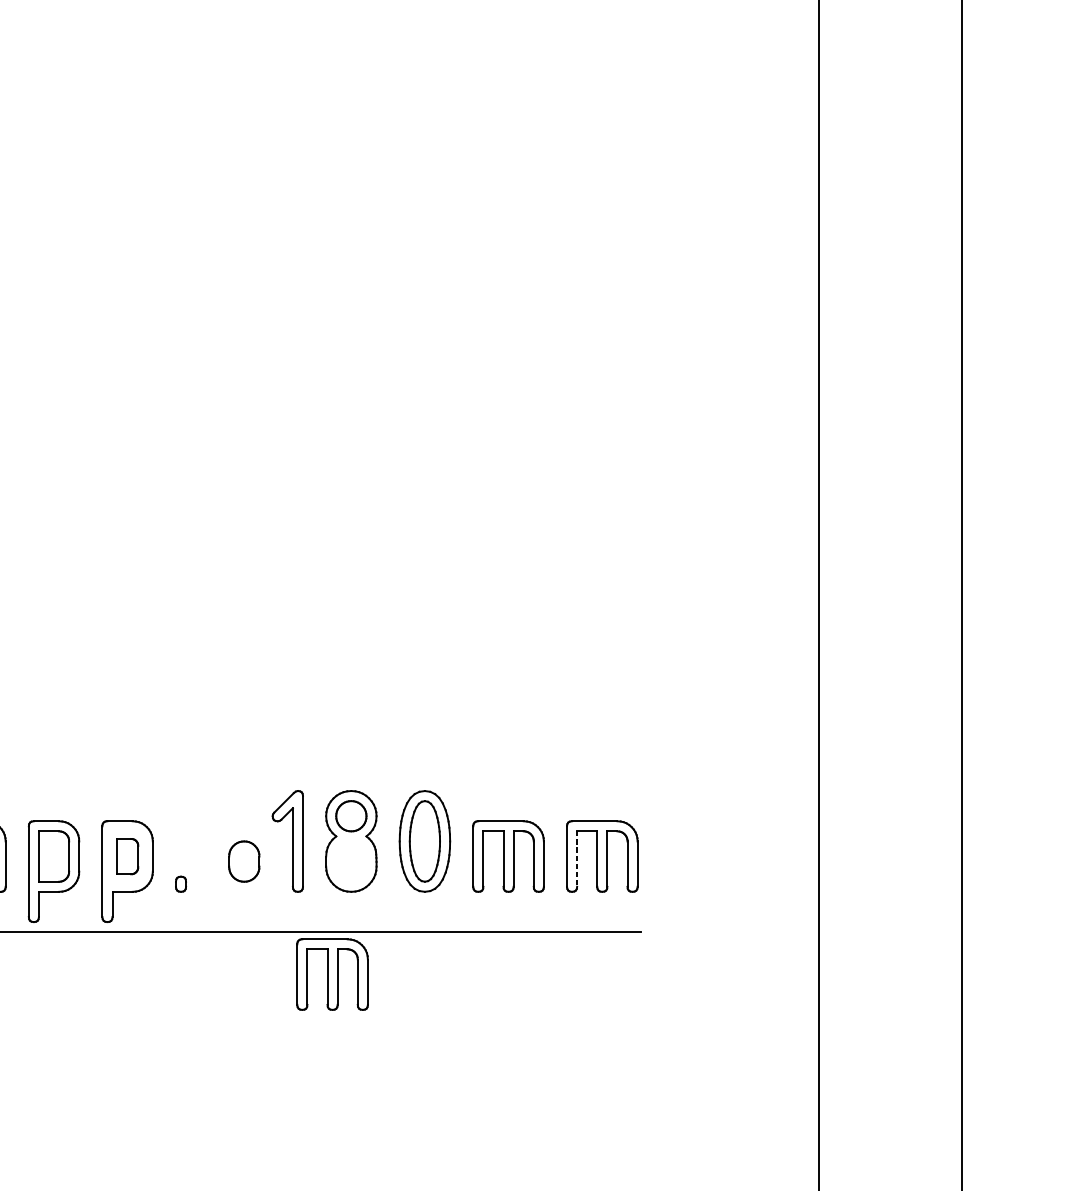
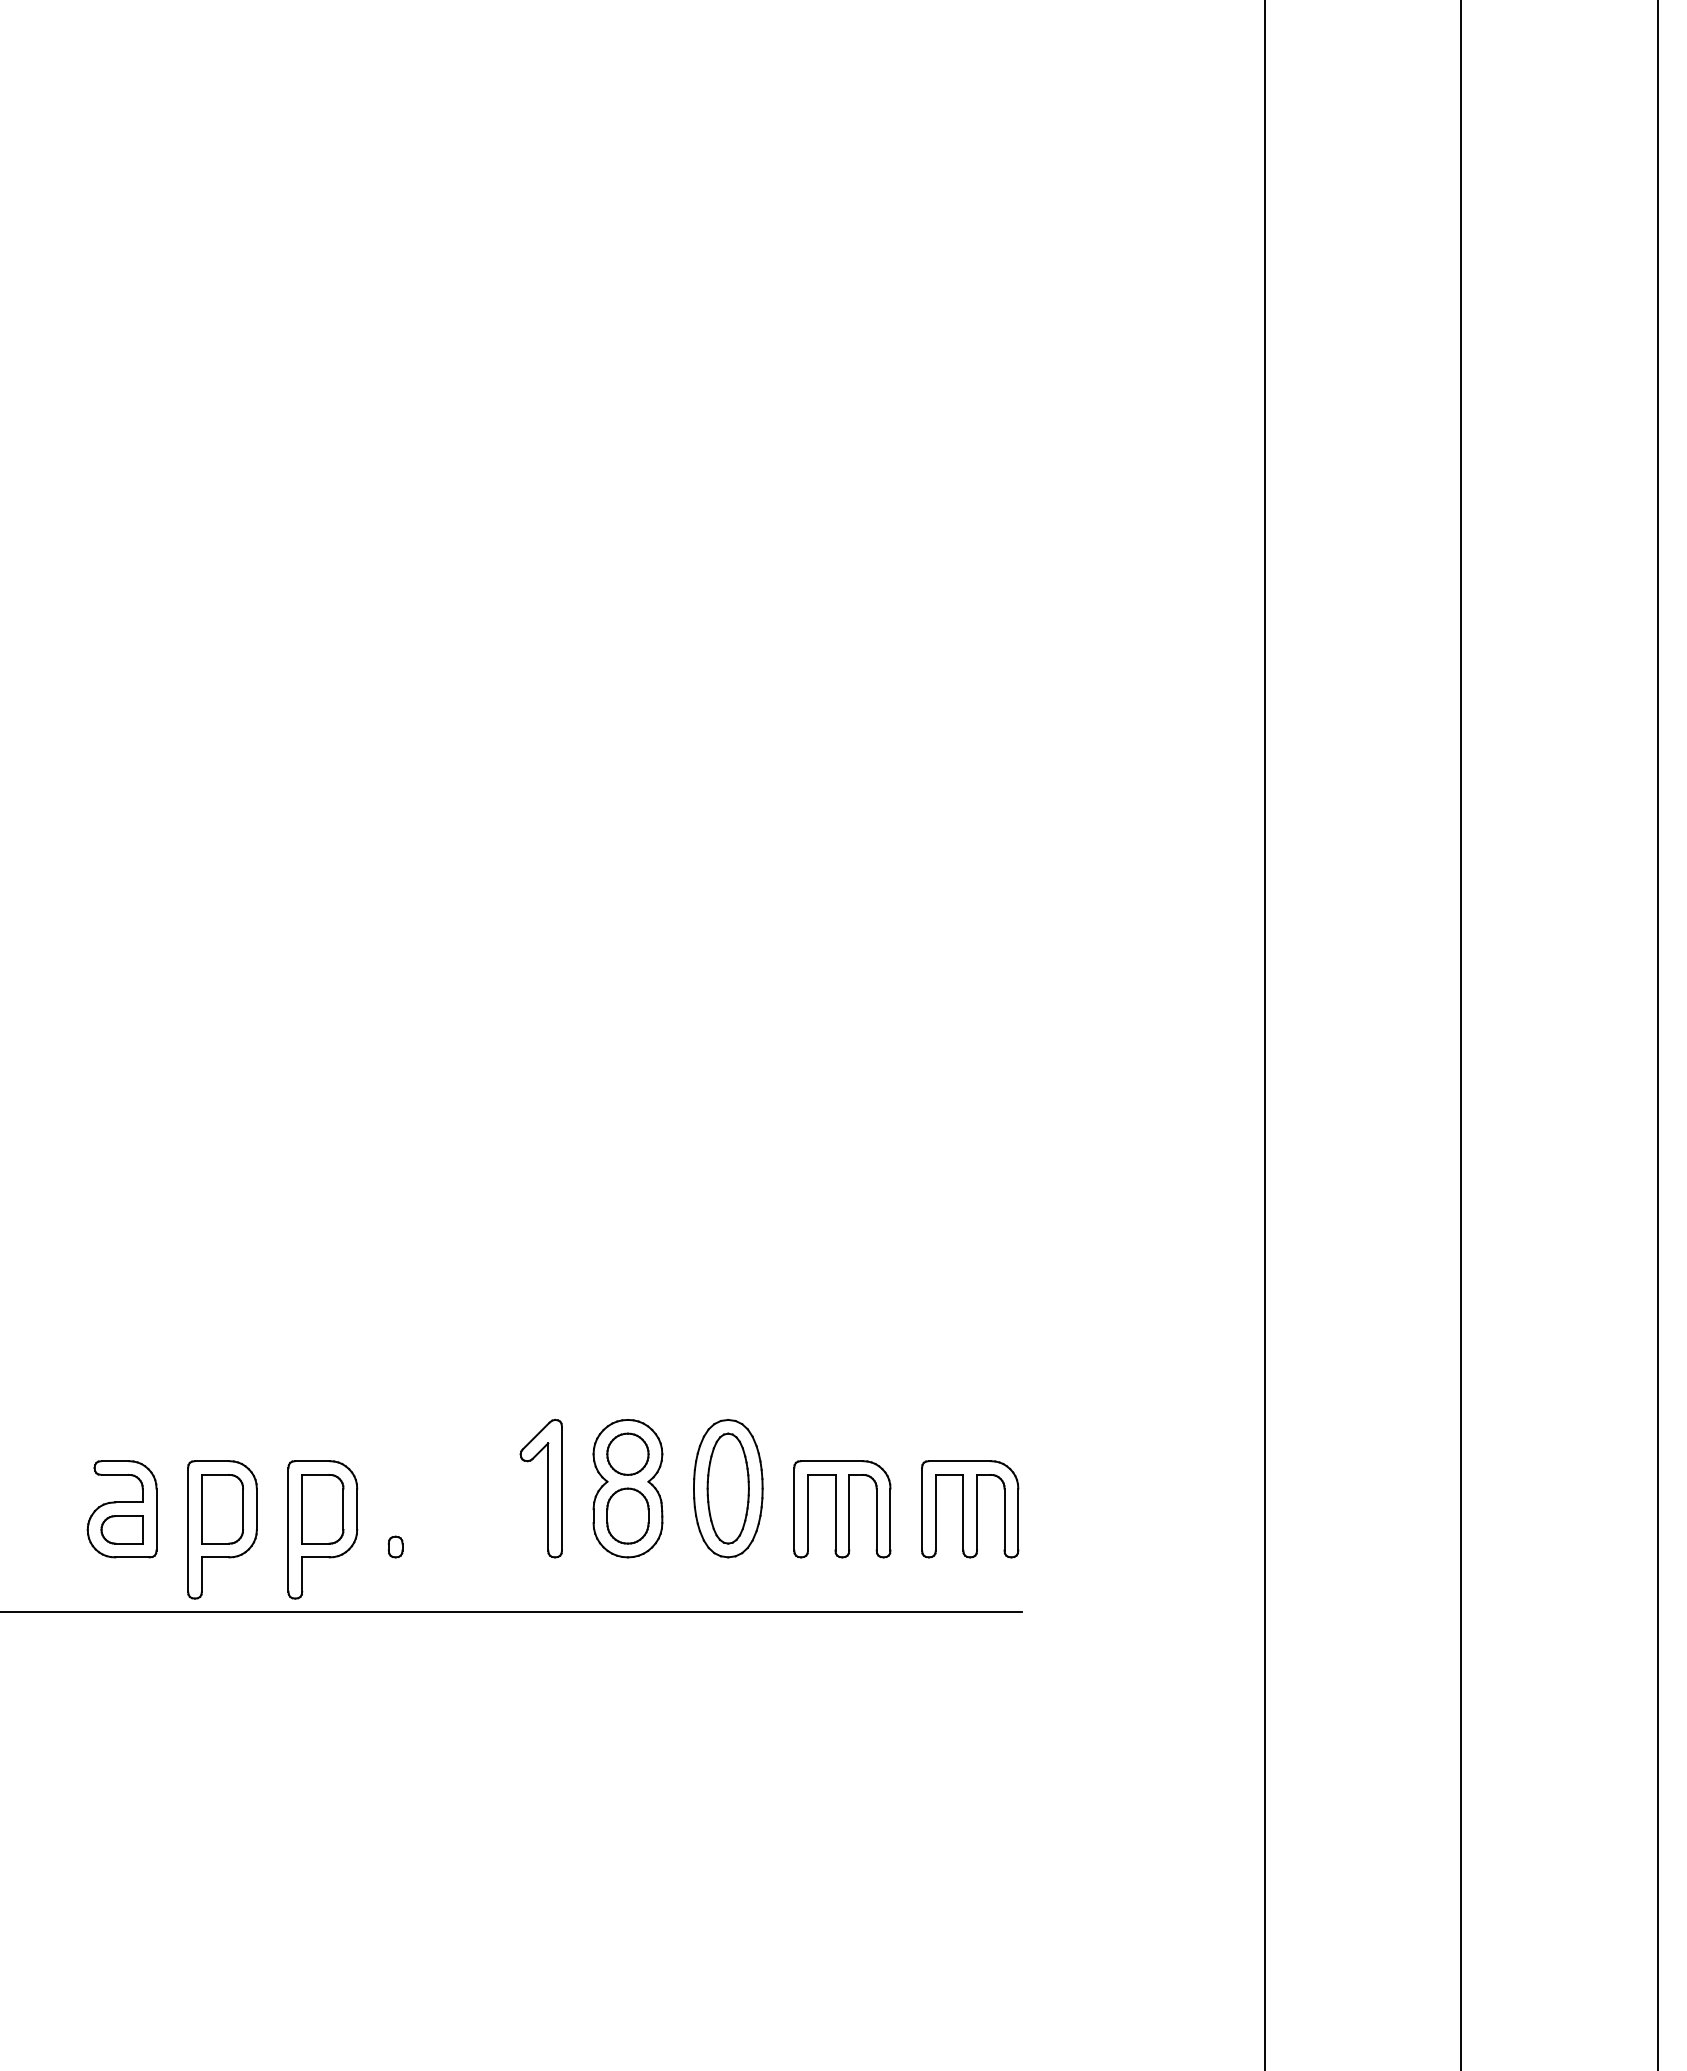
part: (127, 856) -> (322, 1509), size x1.43
line: (576, 858) -> (935, 1512), dashed -> solid
part: (243, 861) -> (627, 1515), moved
part: (332, 974) -> (602, 1670), removed

